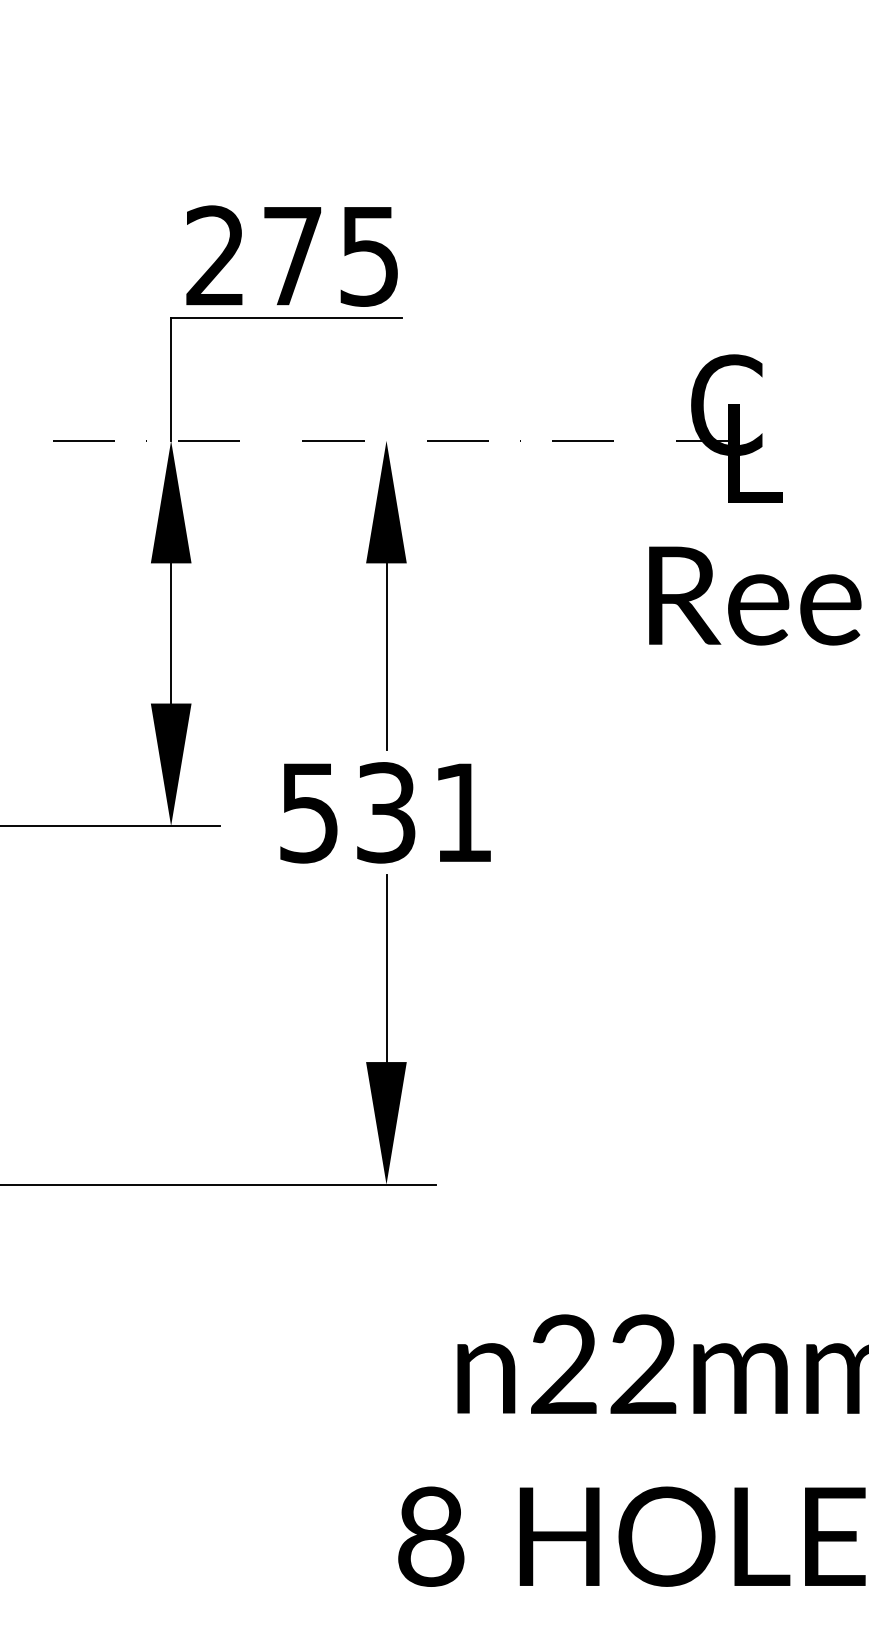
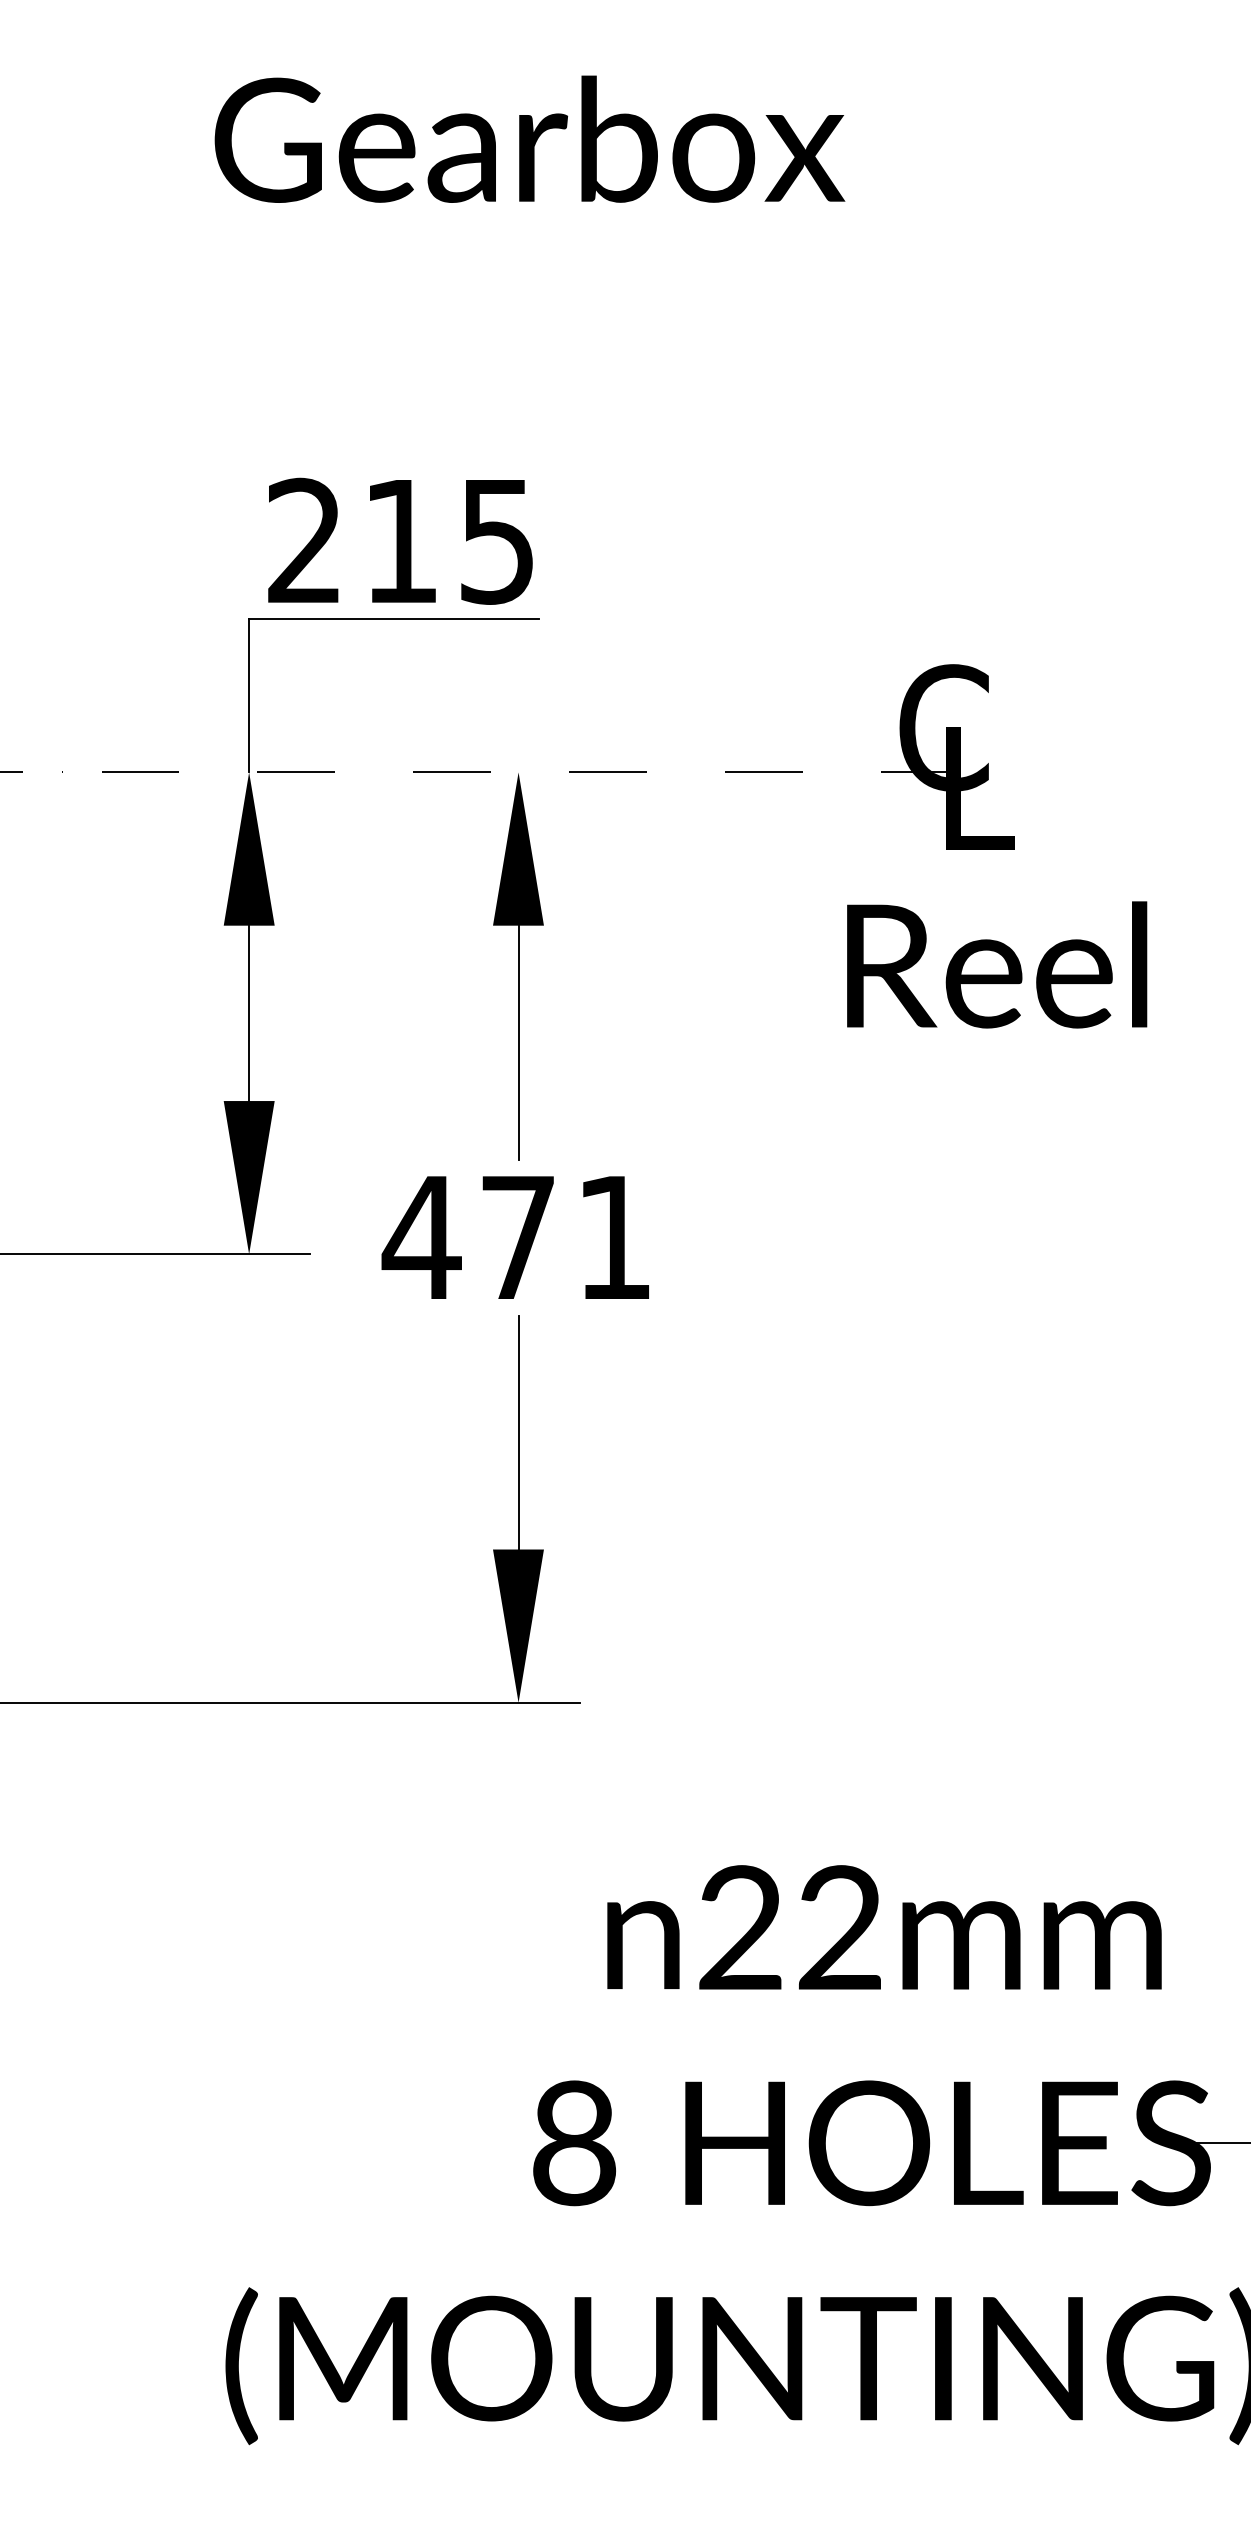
text: (292, 256) -> (400, 541), 275 -> 215
text: (345, 812) -> (467, 1237), 531 -> 471

